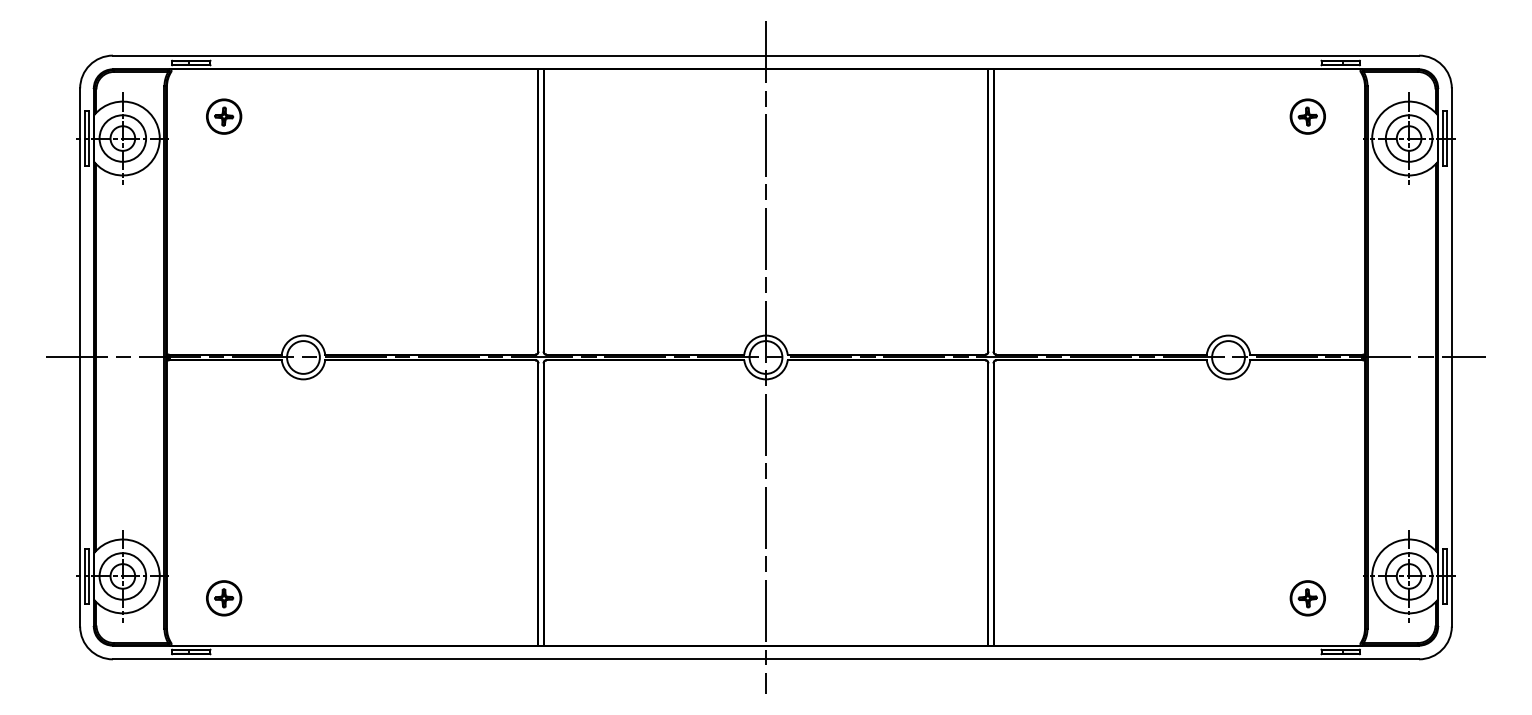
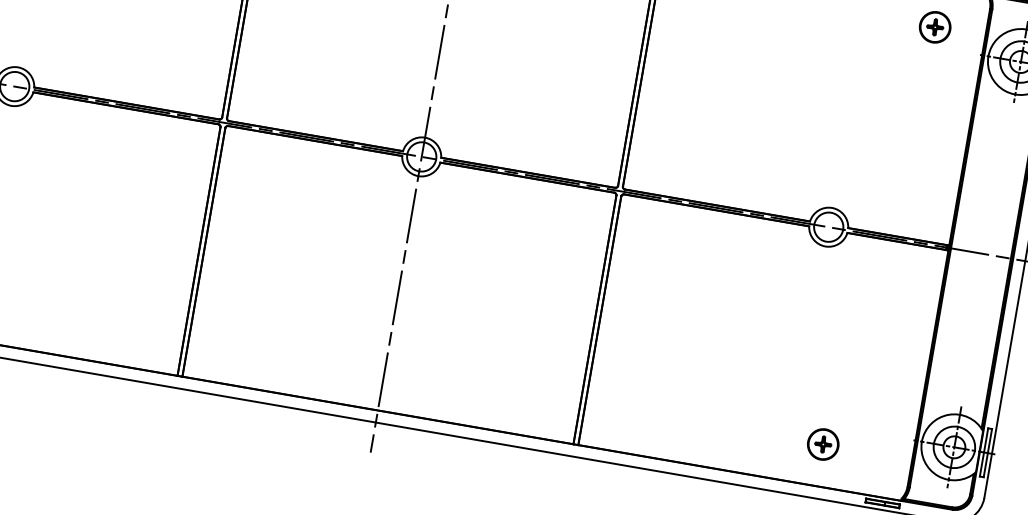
part: (1307, 598) -> (822, 444), moved

